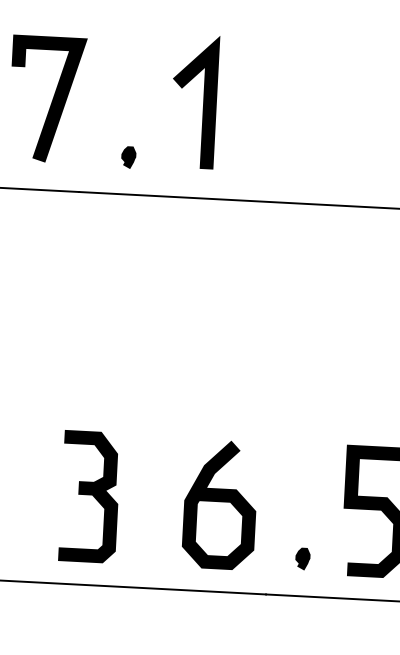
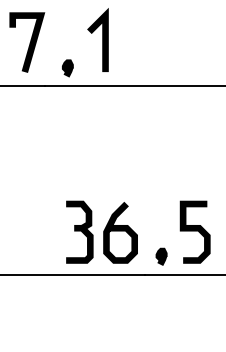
part: (127, 157) -> (67, 68), size x1.67
part: (89, 495) -> (79, 231), moved
part: (302, 558) -> (161, 256), size x1.67

